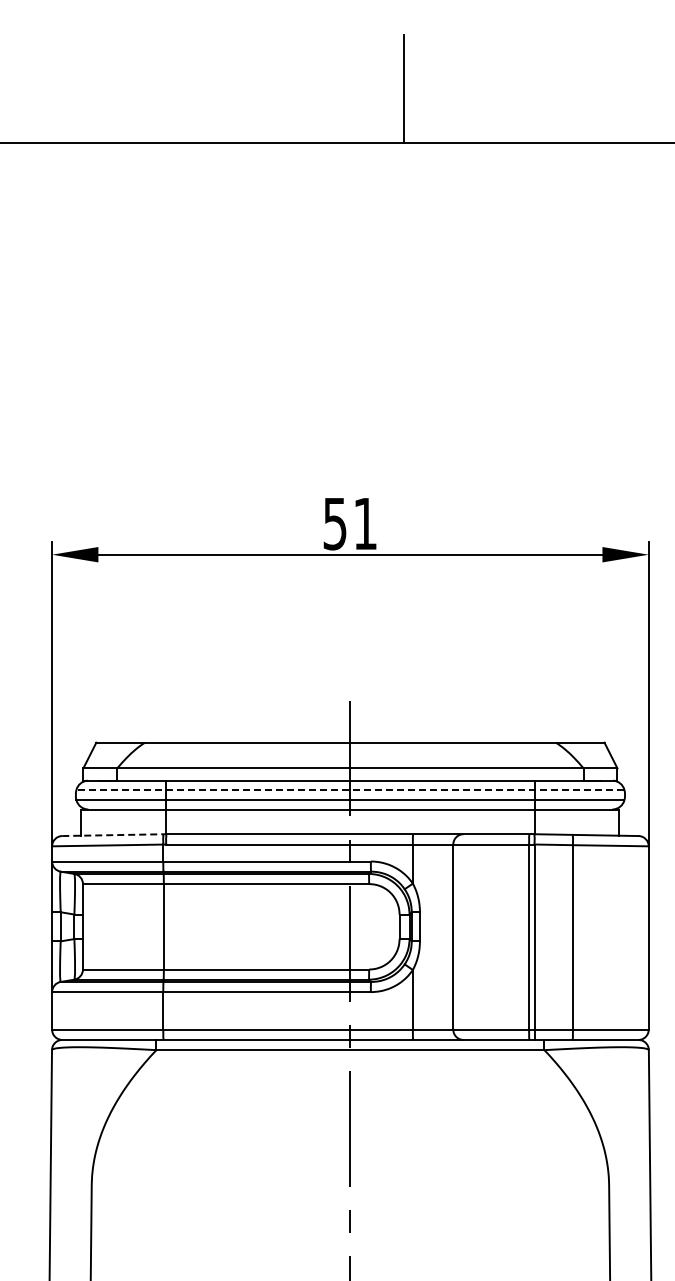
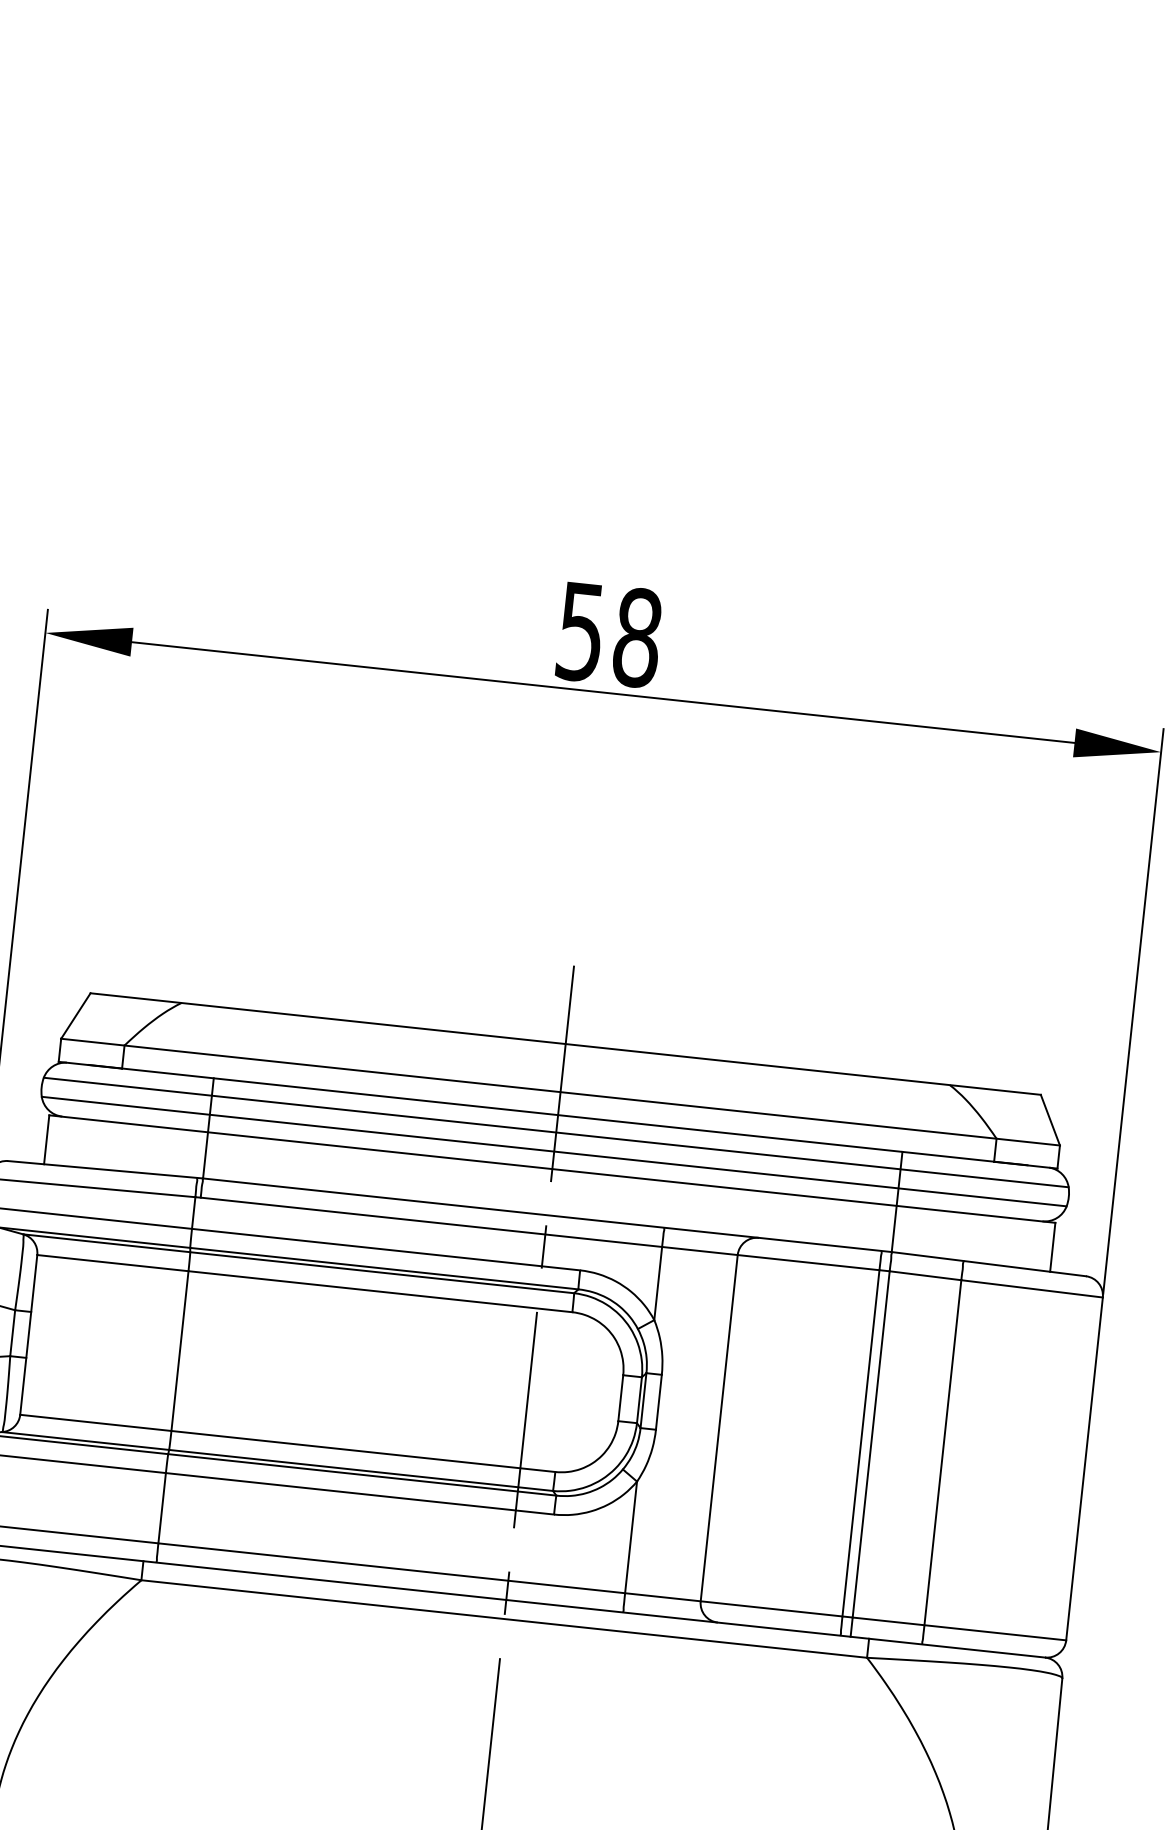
text: (365, 523) -> (637, 637), 51 -> 58
line: (349, 789) -> (554, 1131), dashed -> solid
line: (114, 835) -> (105, 1170), dashed -> solid

